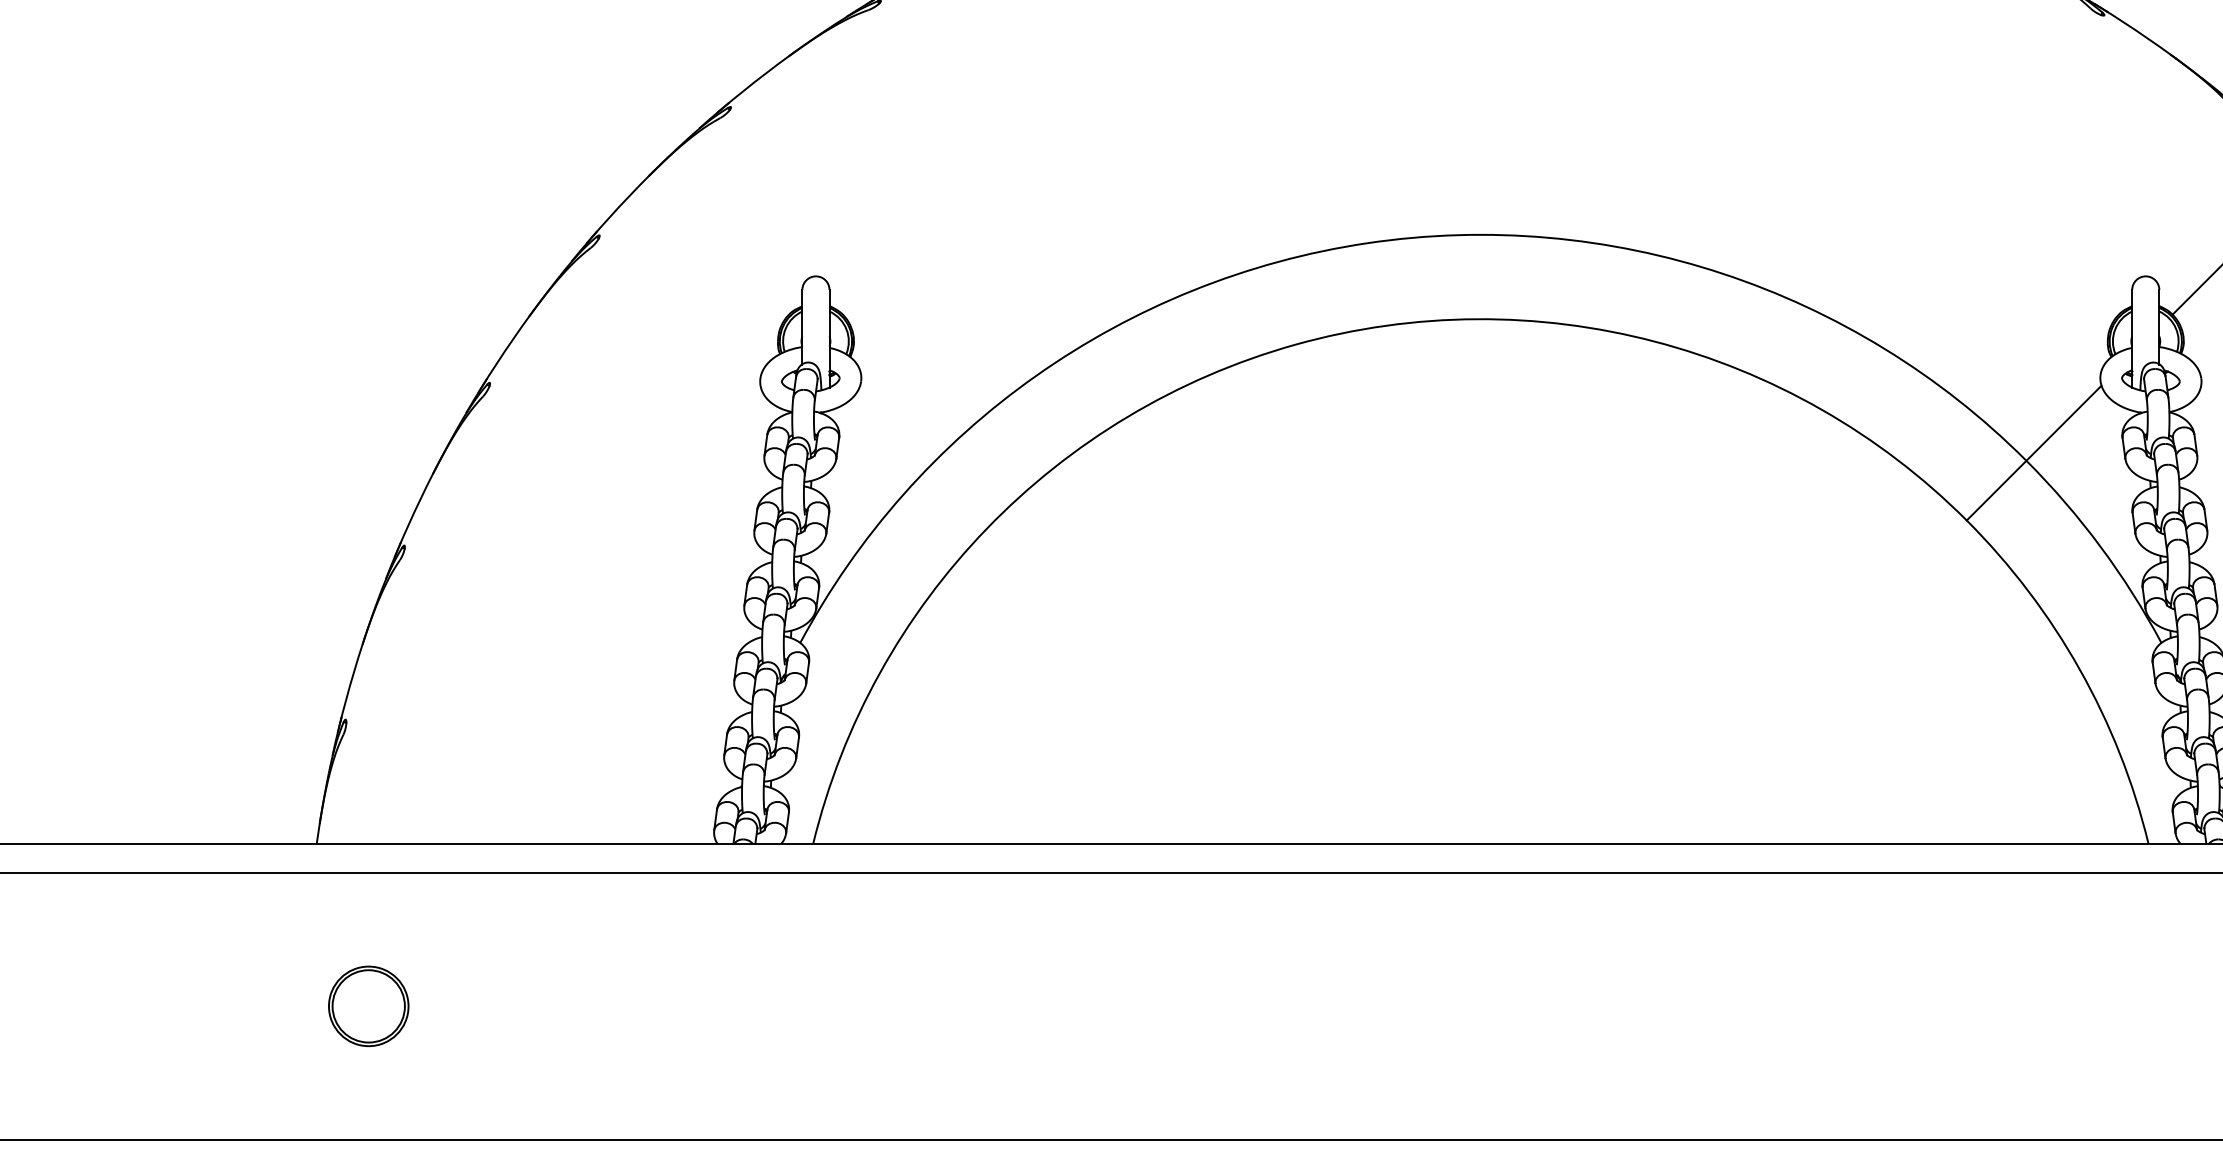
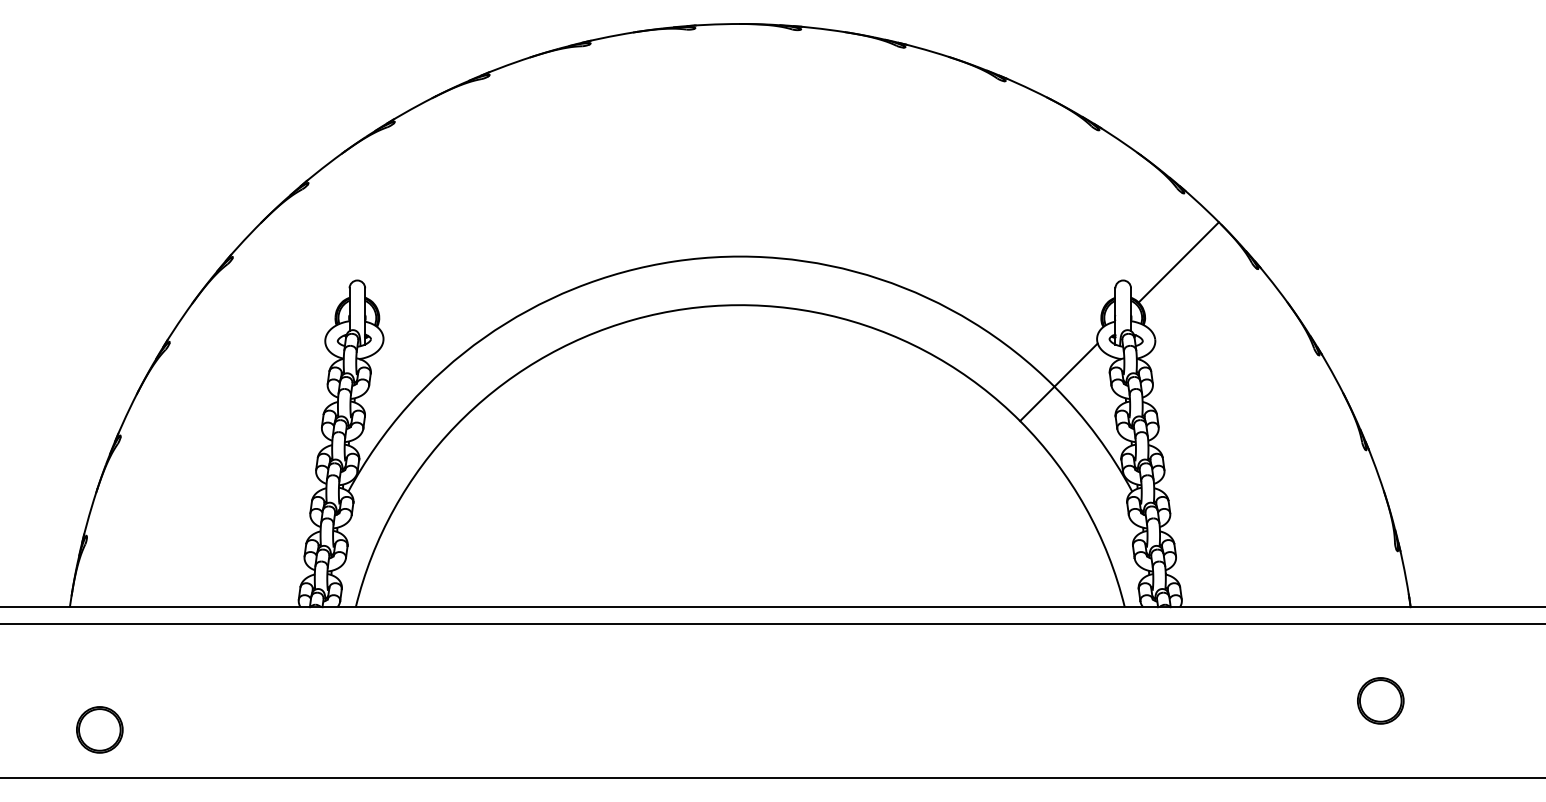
part: (368, 1005) -> (99, 729), moved

